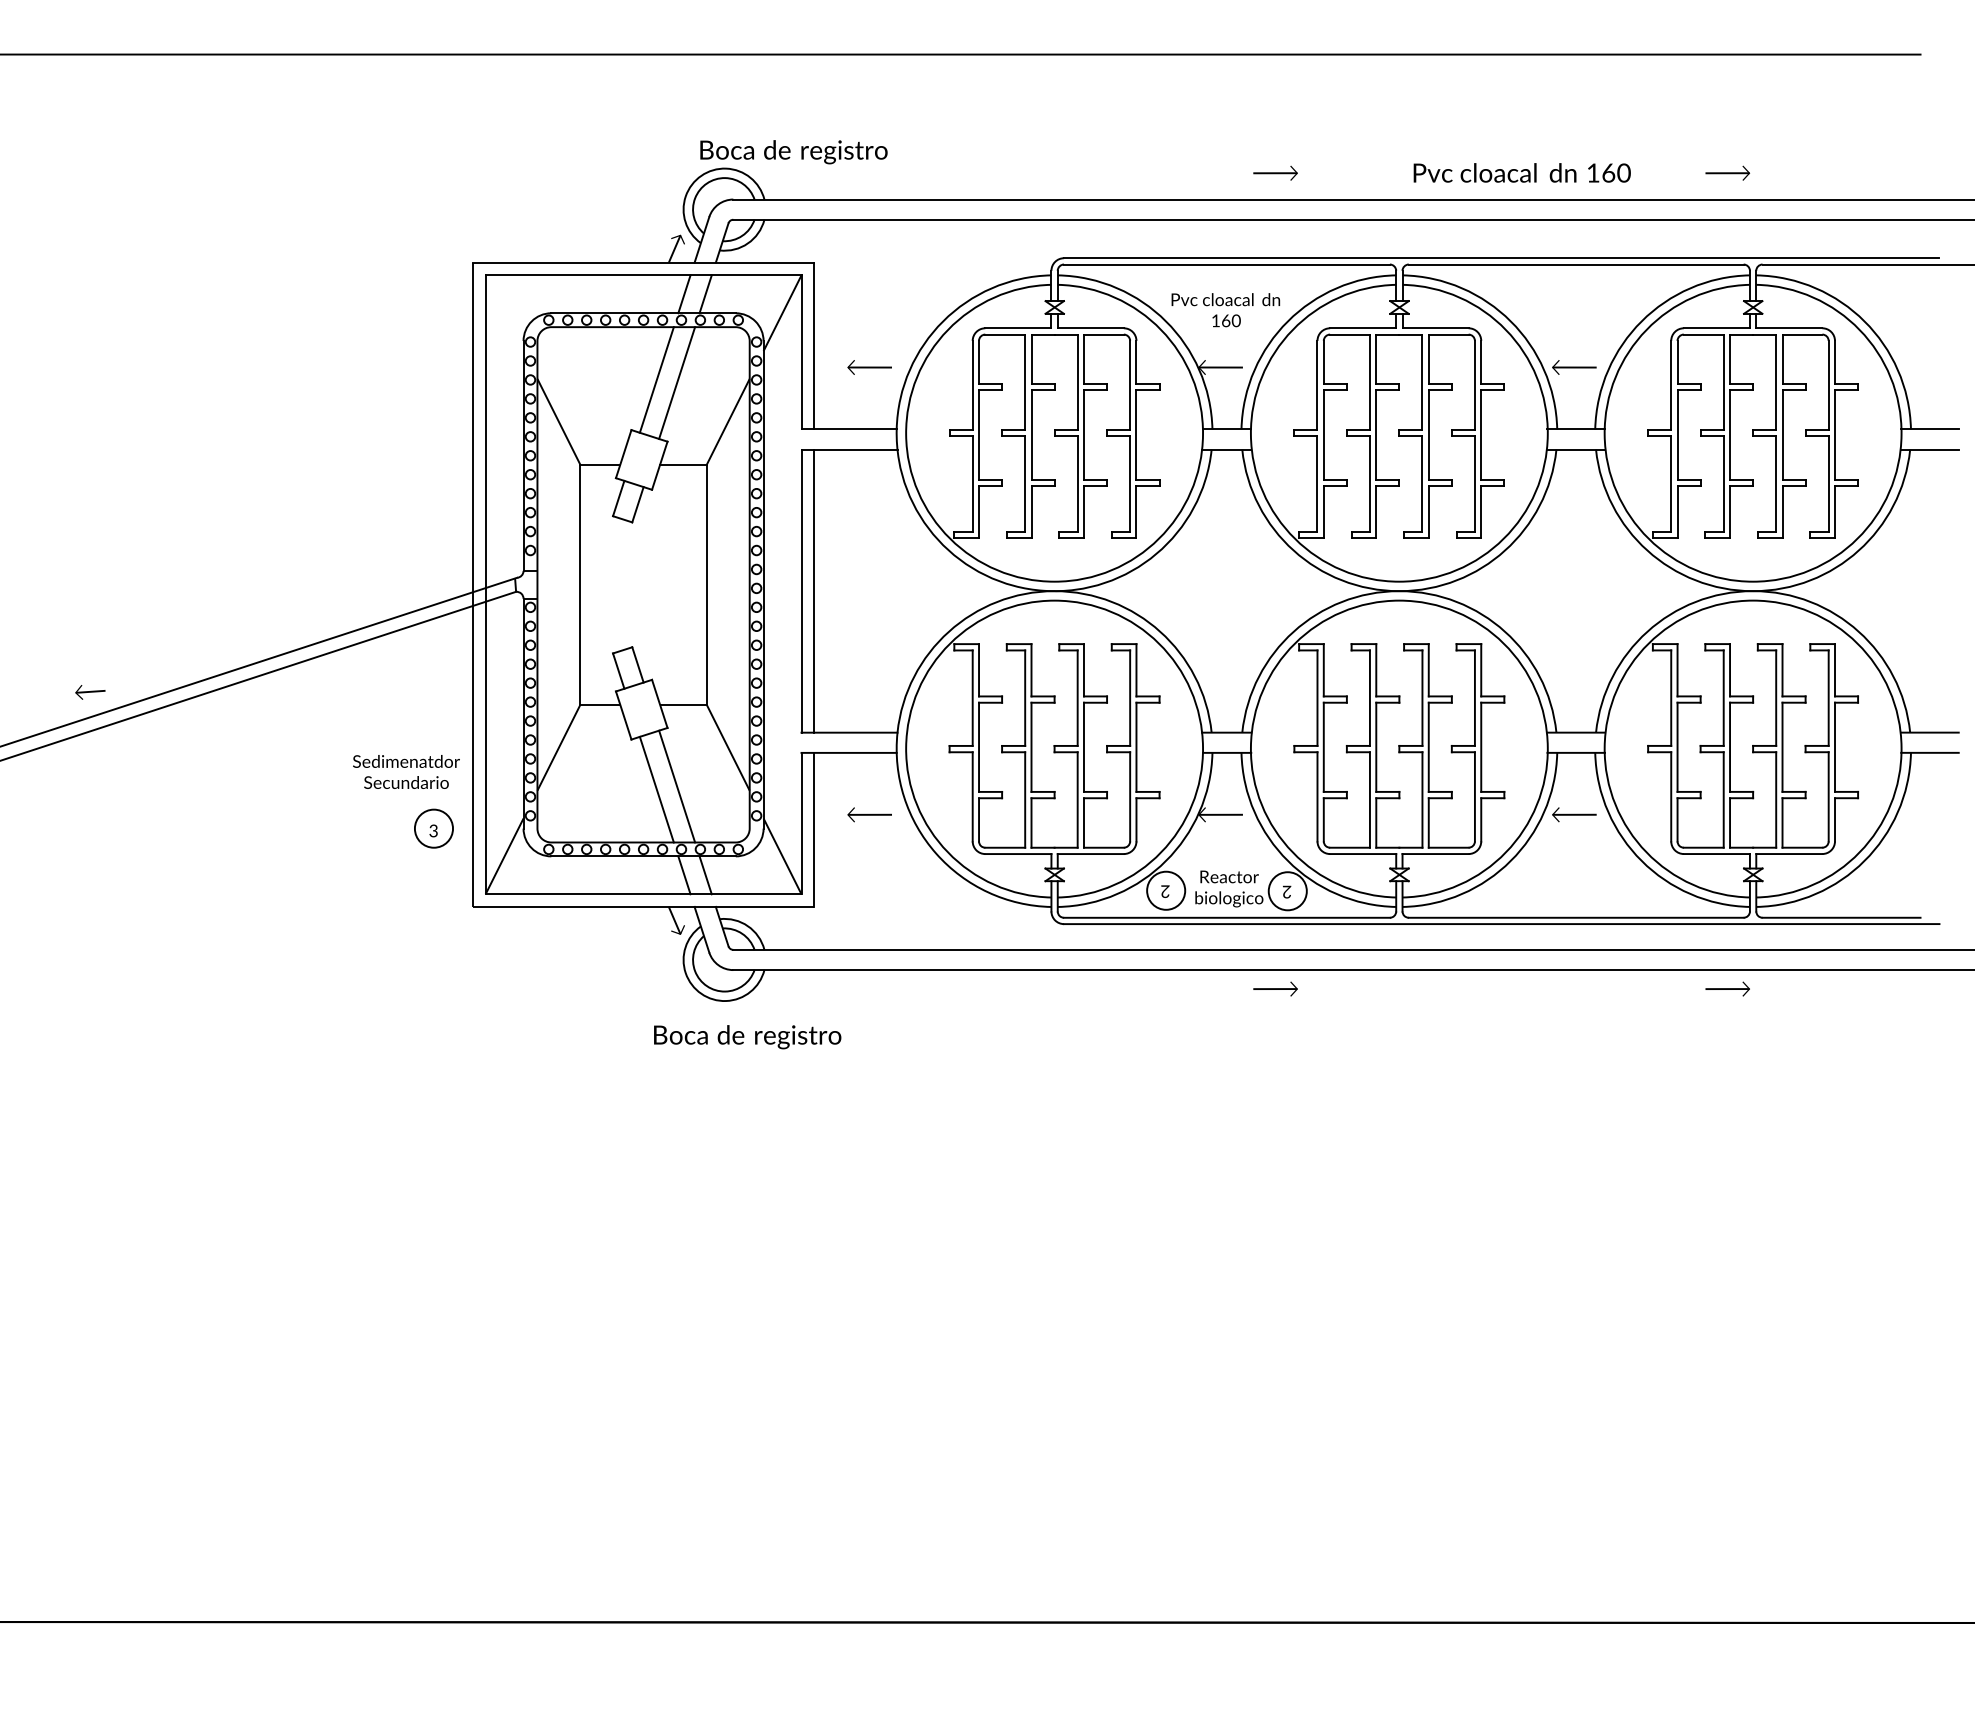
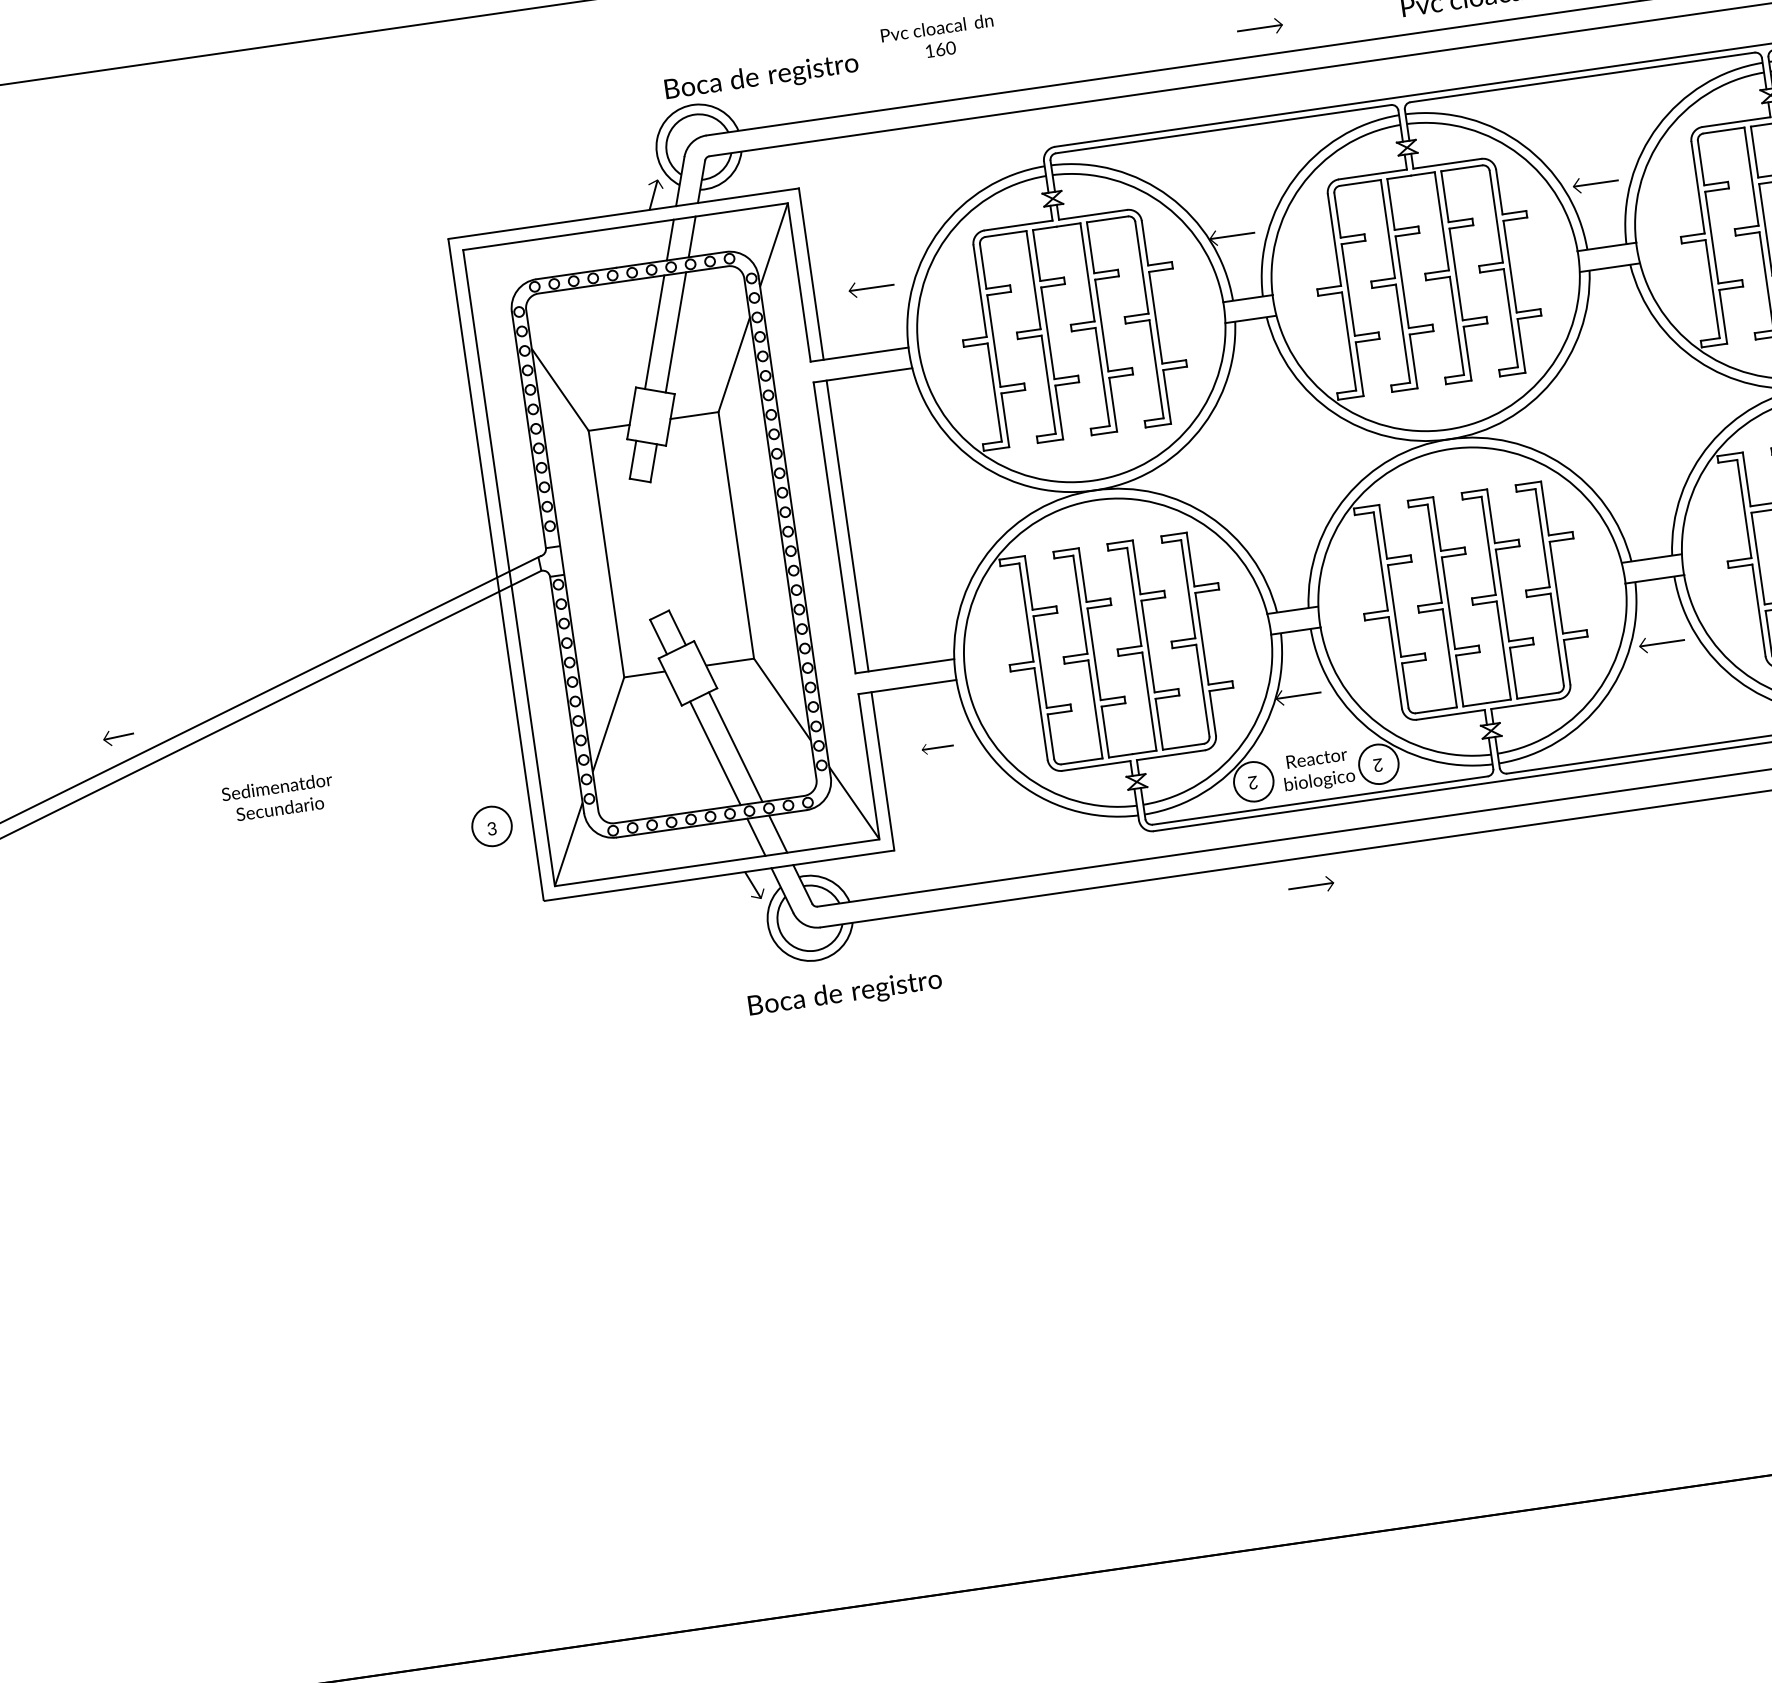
text: (1225, 310) -> (938, 39), moved
text: (406, 771) -> (278, 797), moved
part: (869, 814) -> (937, 747), size x0.7
part: (1275, 988) -> (1311, 885), moved

